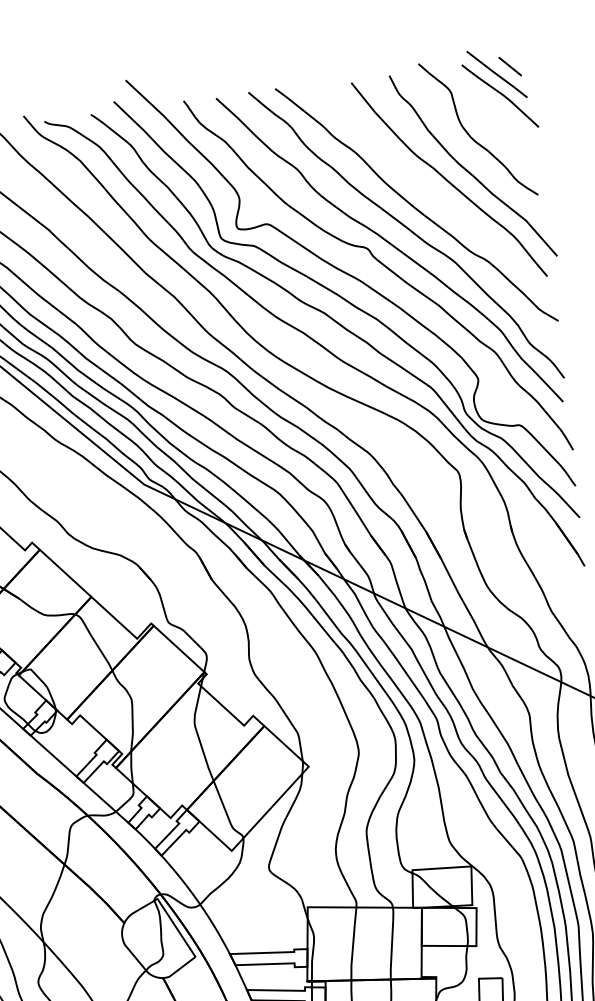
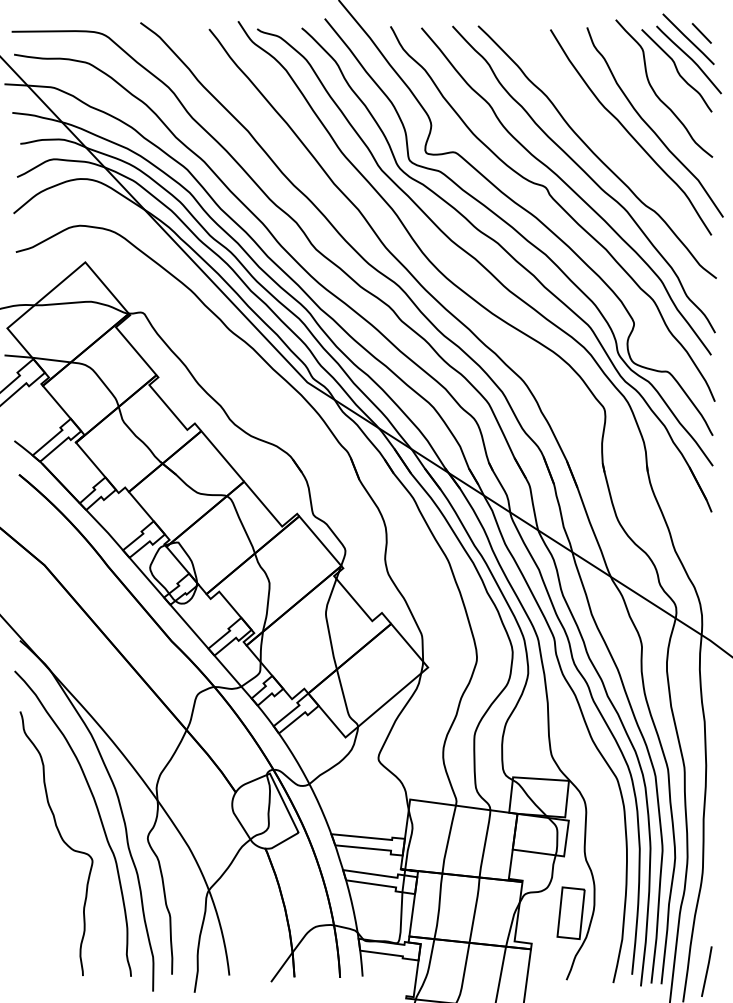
curve: (488, 108) -> (676, 70), added

